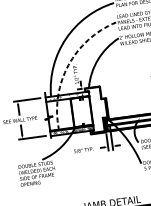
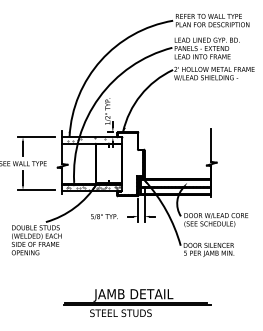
arc: (68, 65) -> (99, 97), dashed -> solid

